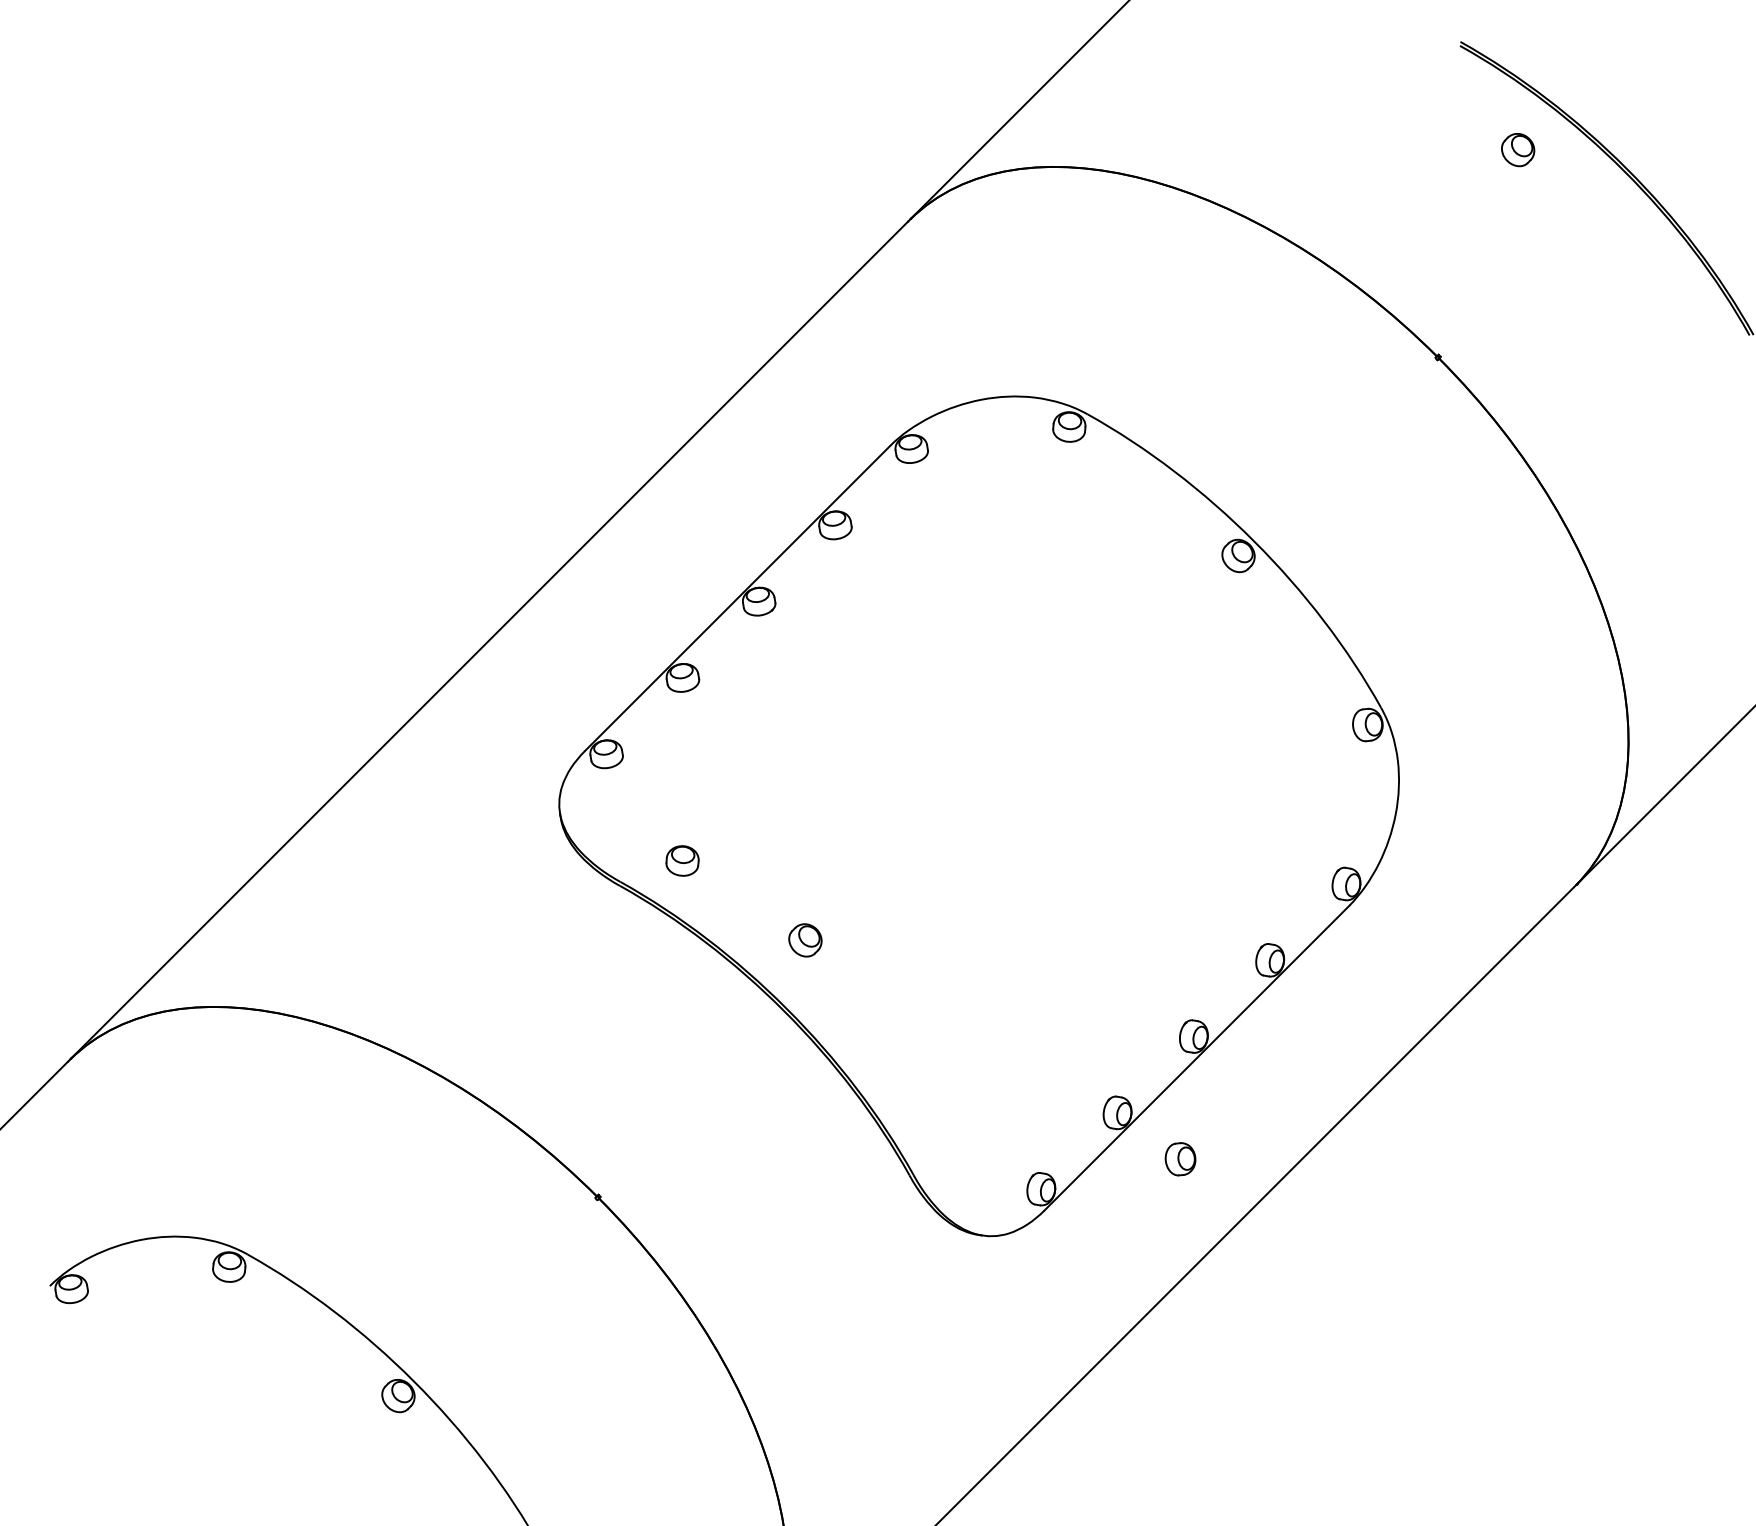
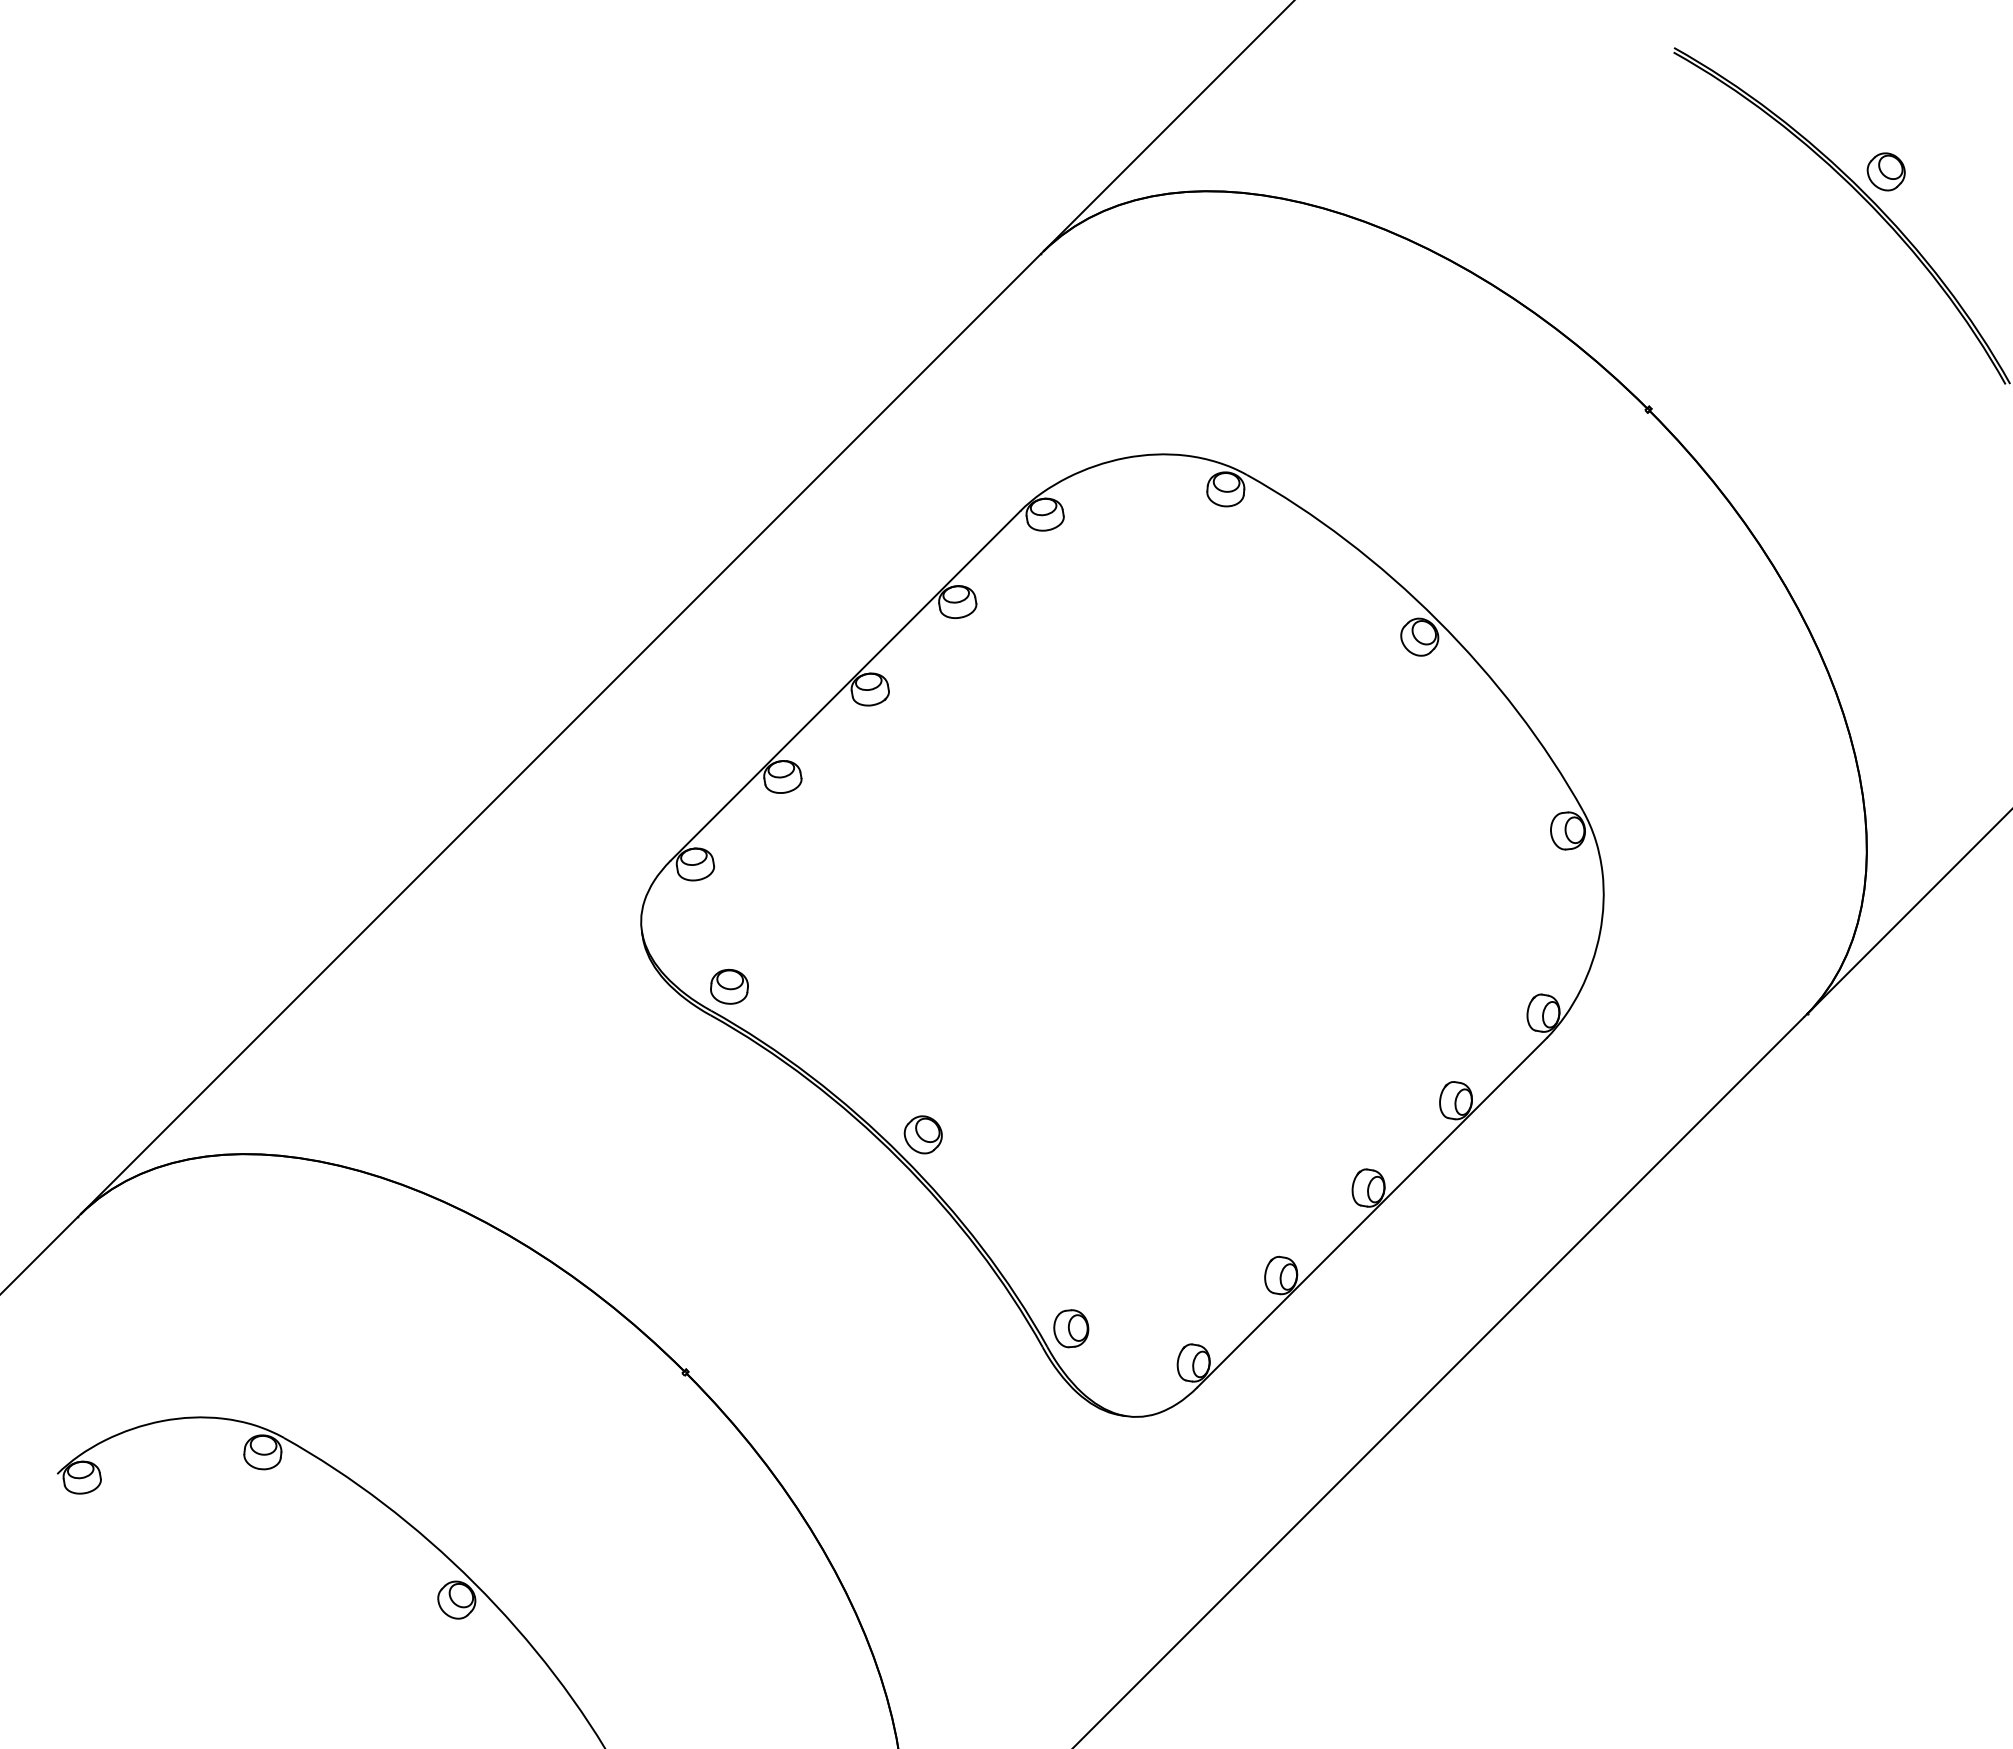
part: (1517, 149) -> (1885, 171), moved
part: (682, 860) -> (729, 986), moved
part: (804, 940) -> (922, 1134), moved
part: (1180, 1159) -> (1071, 1328), moved

